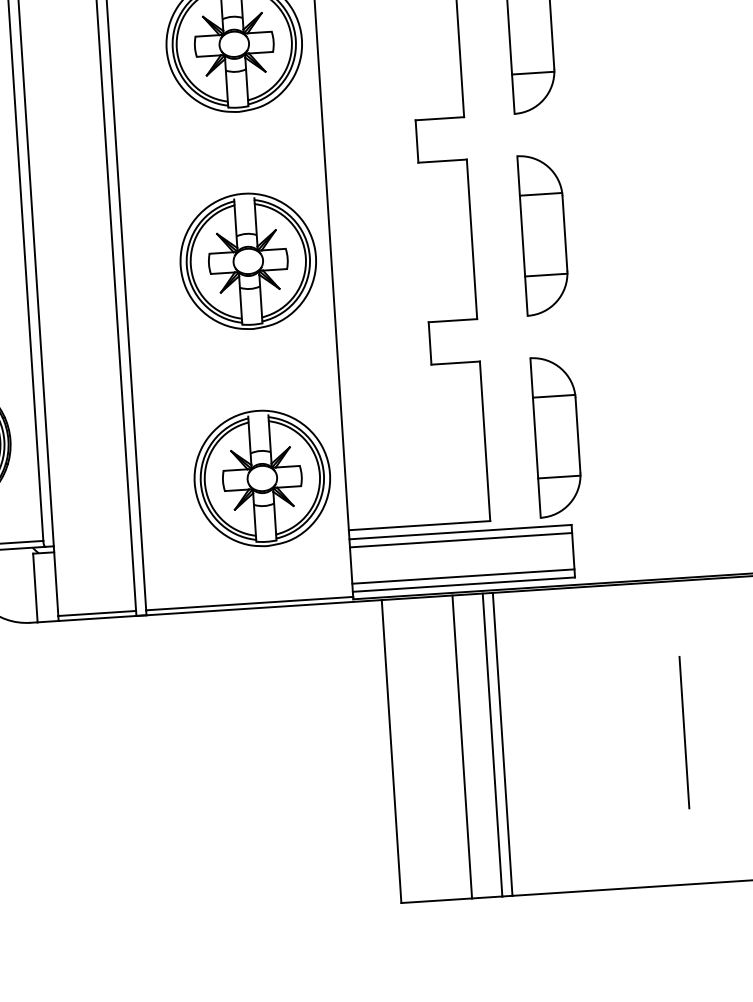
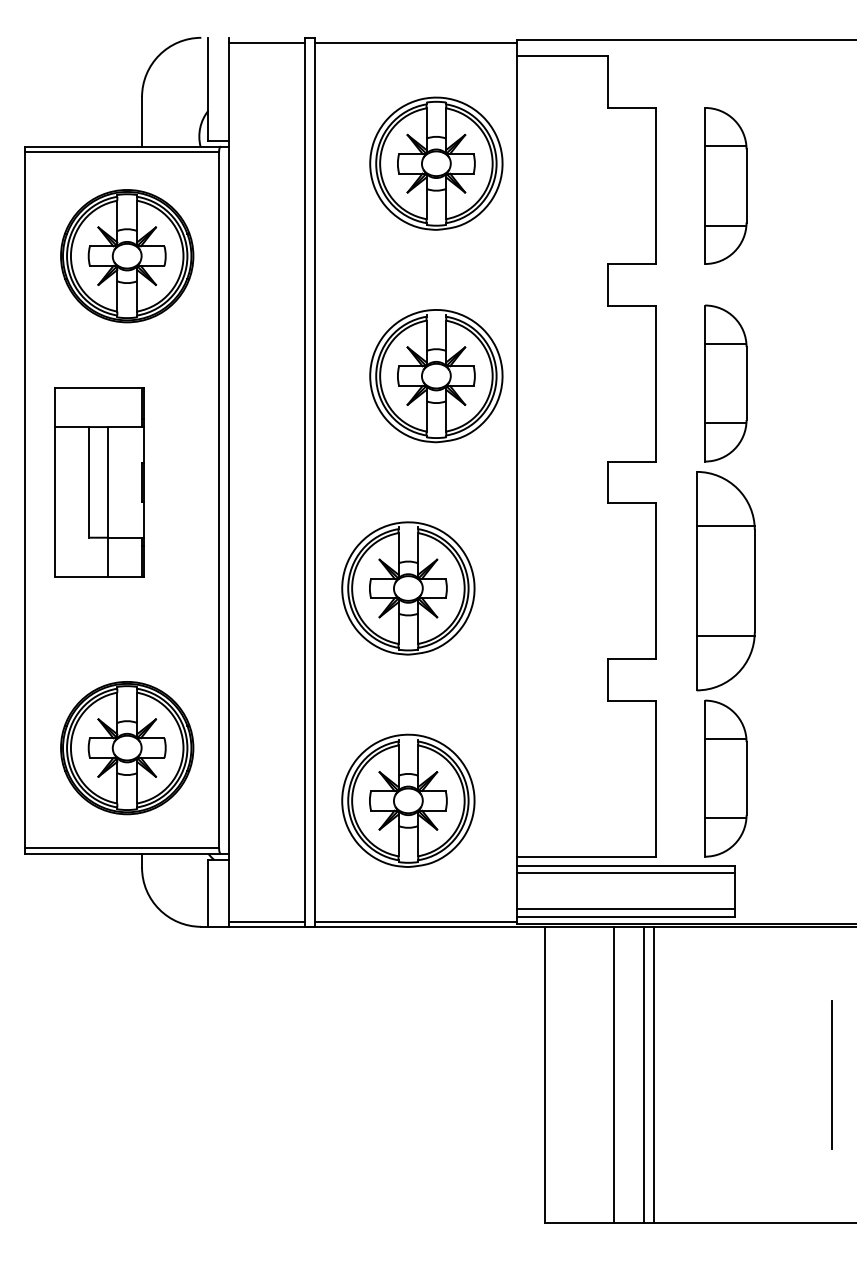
part: (543, 234) -> (725, 580), size x1.4
part: (248, 261) -> (408, 588), moved
part: (262, 478) -> (408, 800), moved

